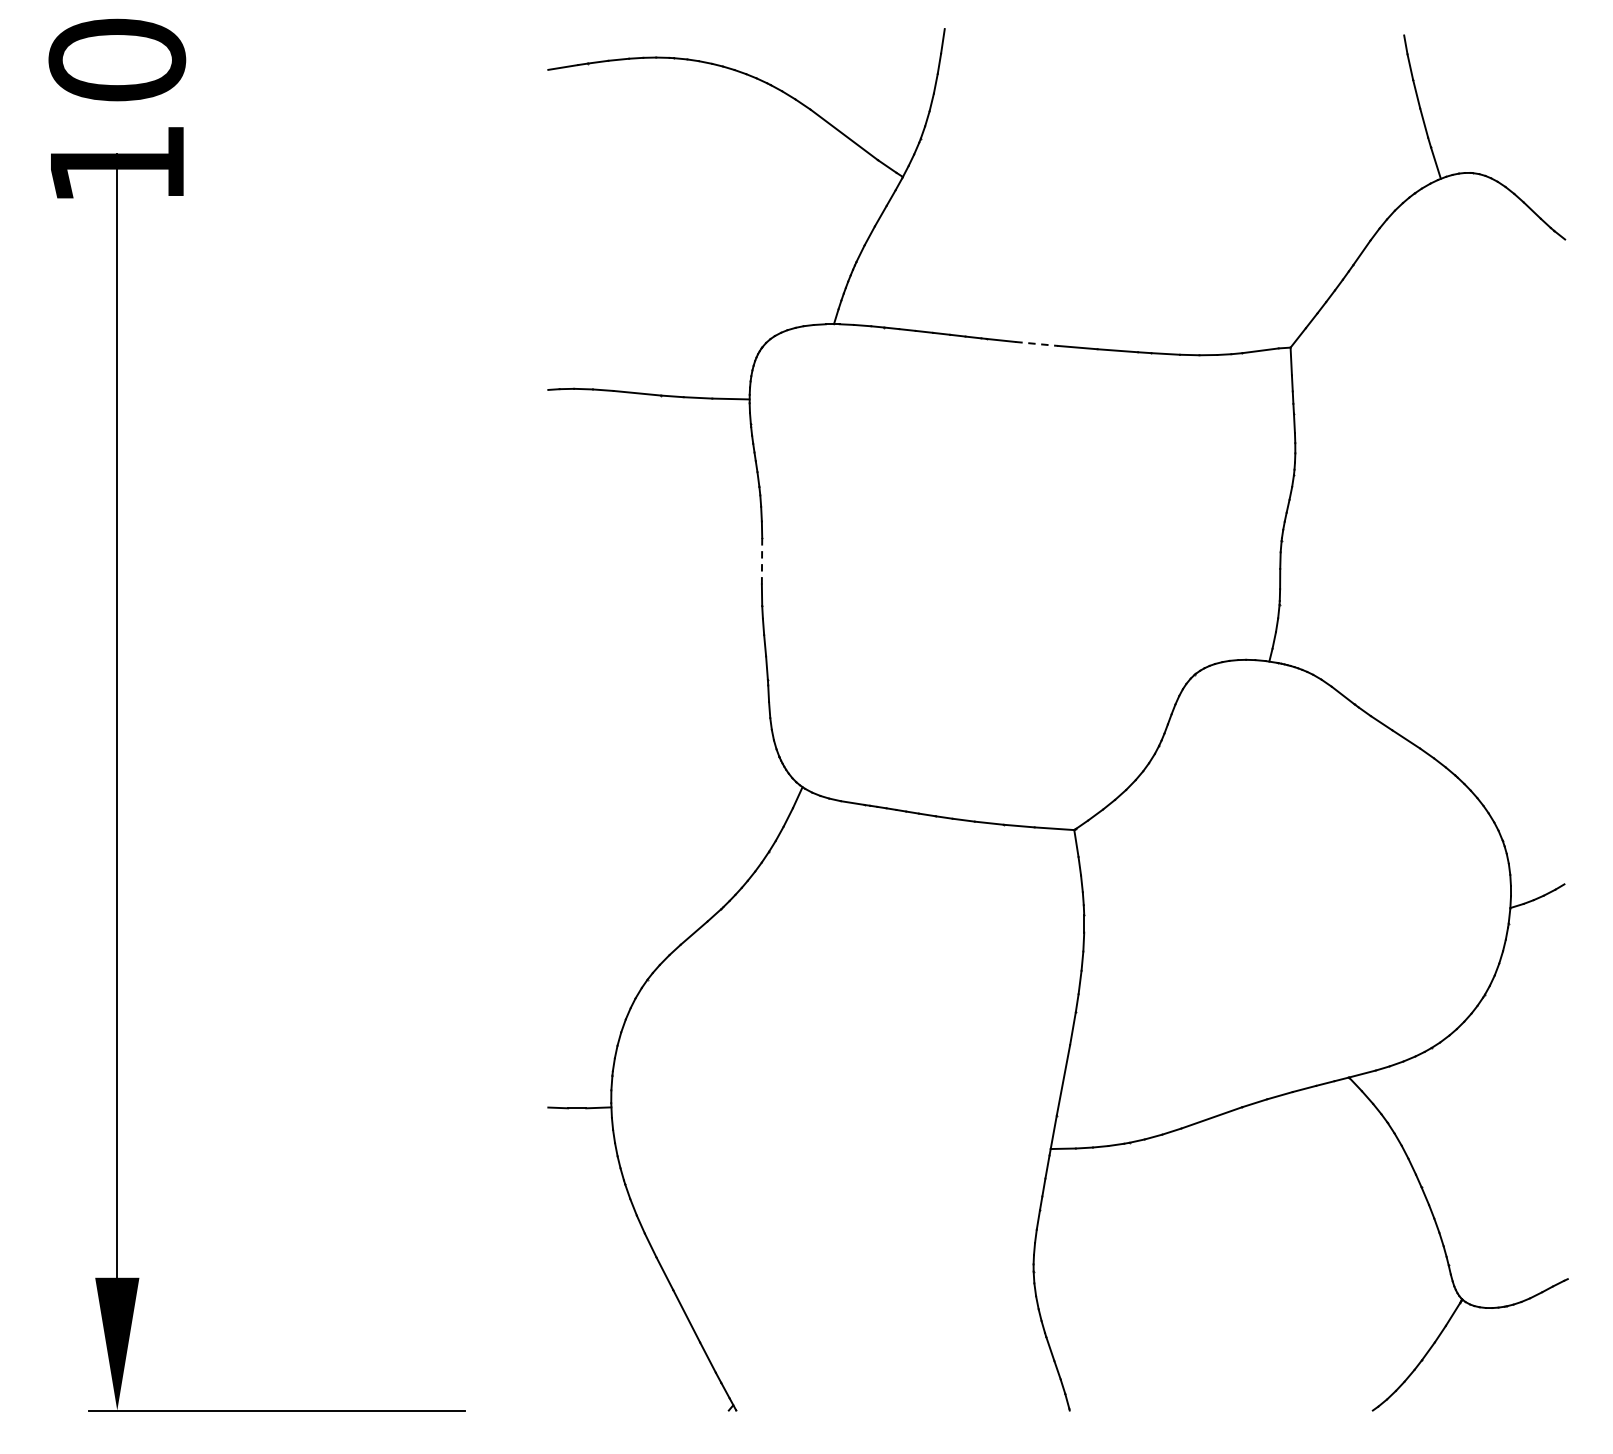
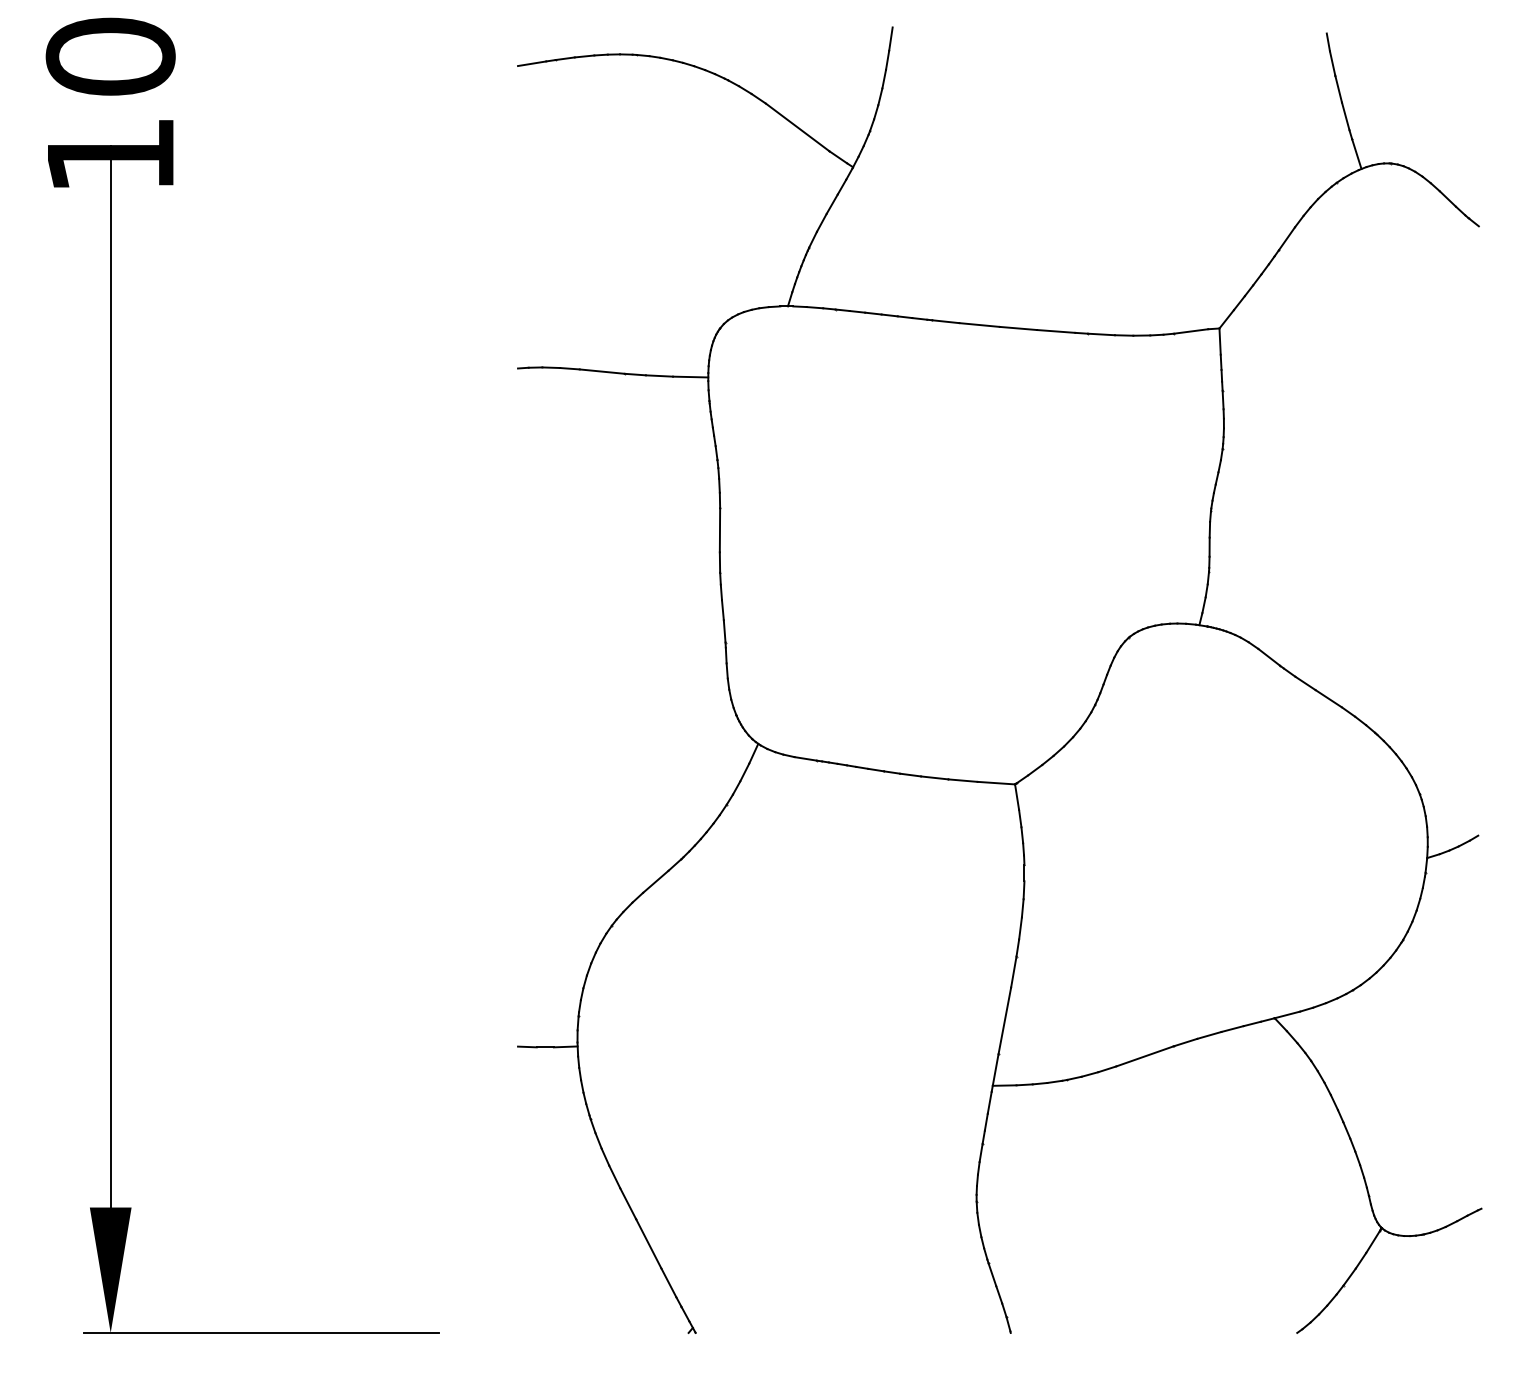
line: (1037, 344) -> (980, 325), dashed -> solid
line: (761, 560) -> (719, 529), dashed -> solid

